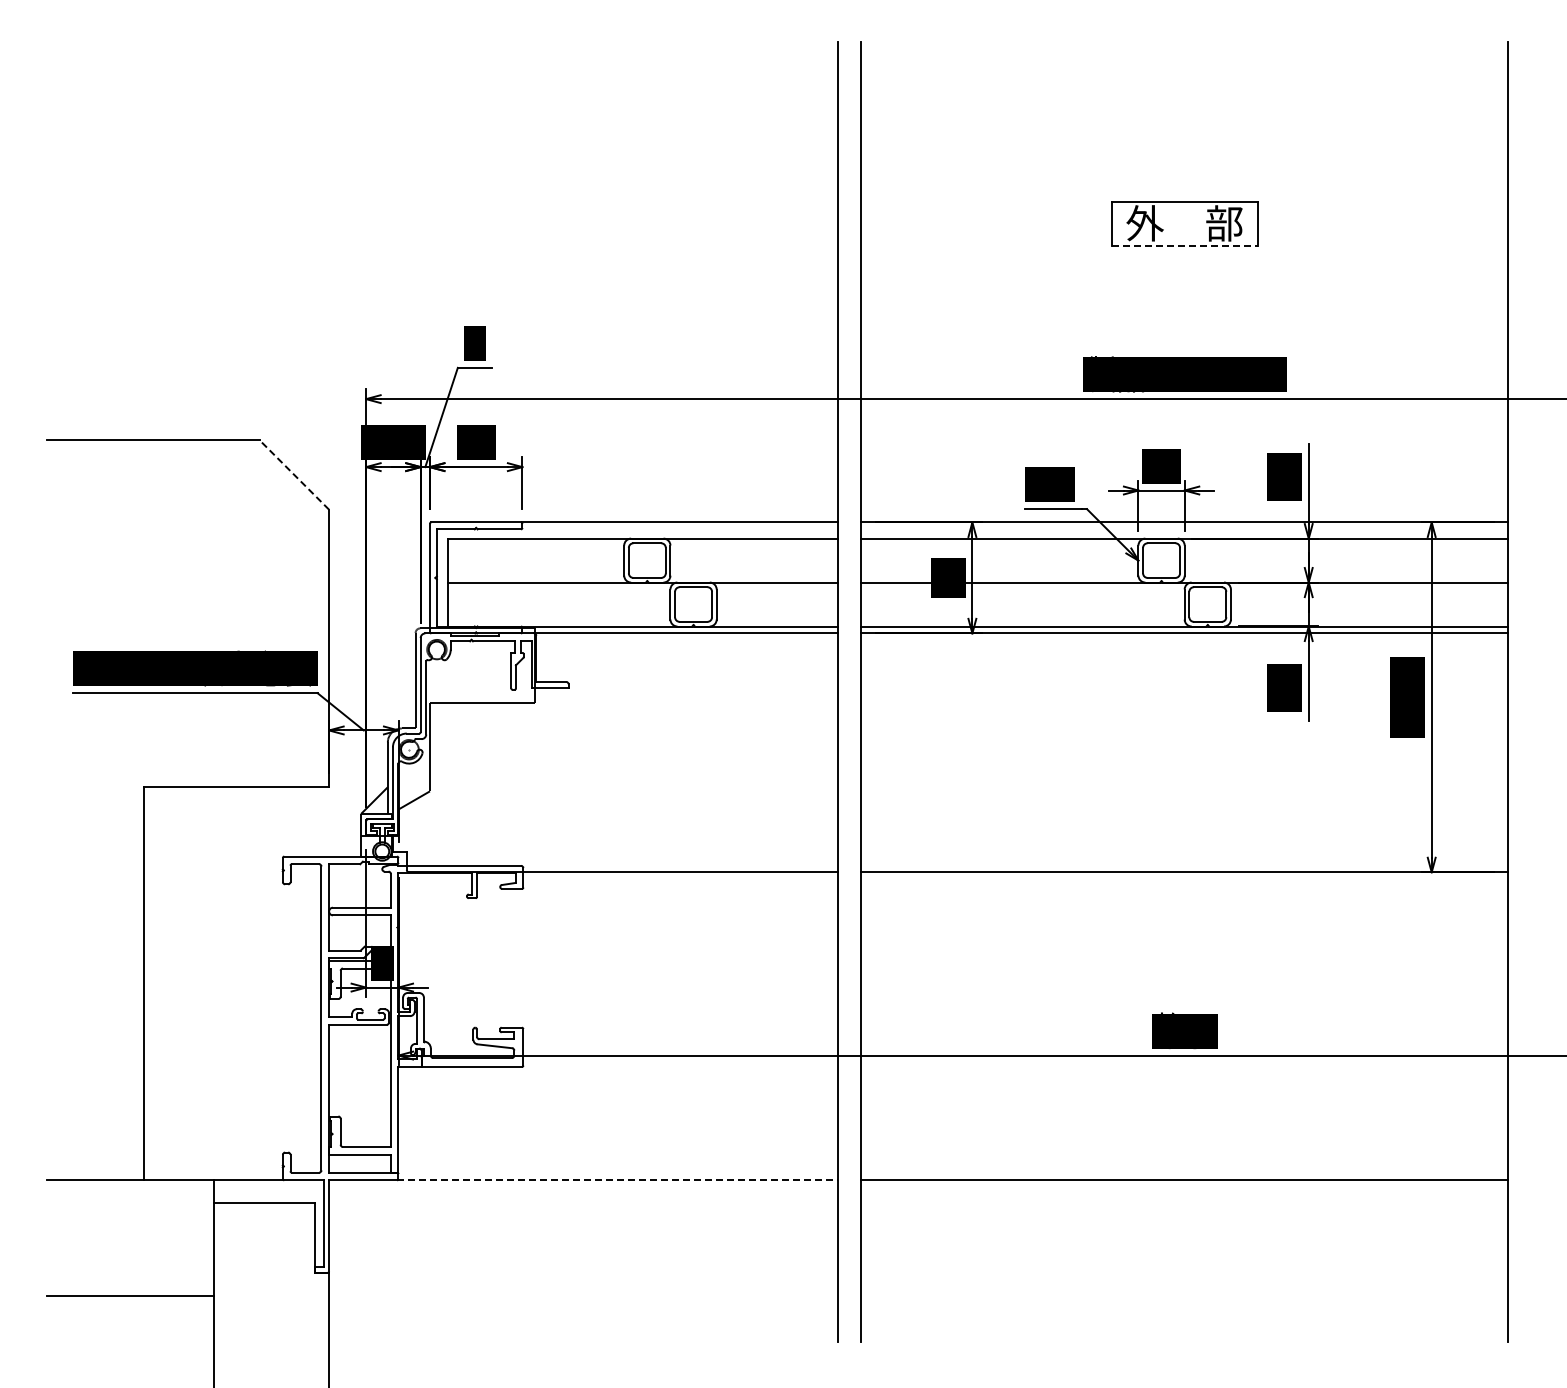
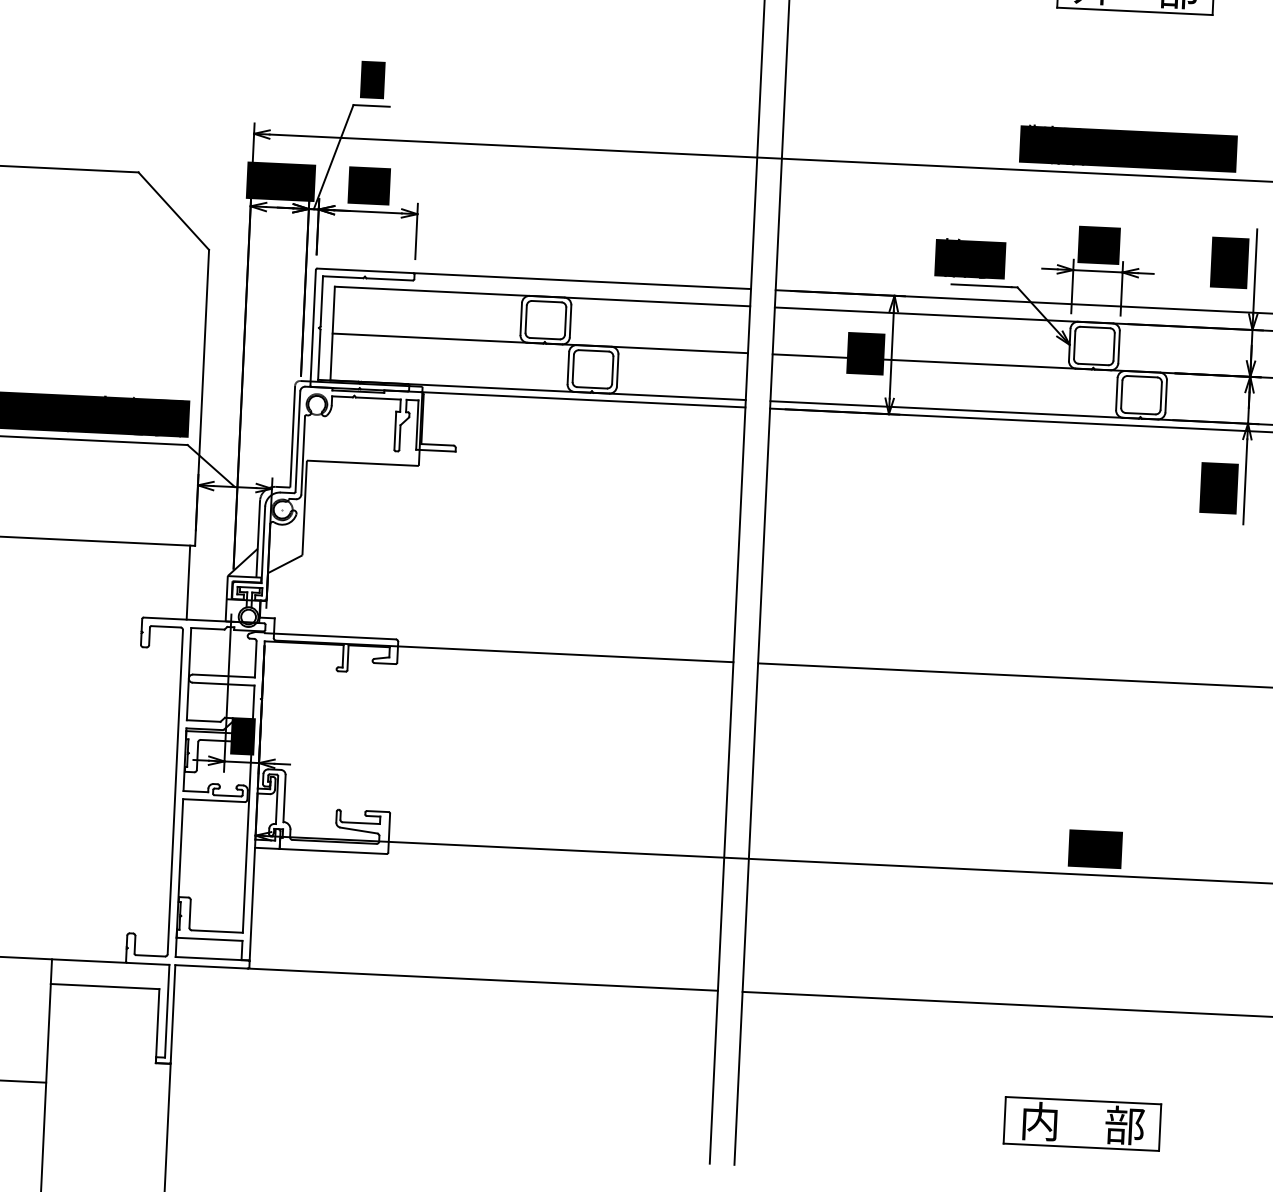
line: (1184, 245) -> (1134, 11), dashed -> solid
line: (294, 474) -> (173, 210), dashed -> solid
text: (1032, 484) -> (960, 258), SW -> 格子
line: (324, 821) -> (188, 582), added
text: (1184, 1030) -> (1095, 848), 格子 -> SW
line: (617, 1180) -> (482, 979), dashed -> solid
part: (1184, 1288) -> (1082, 1123), added

